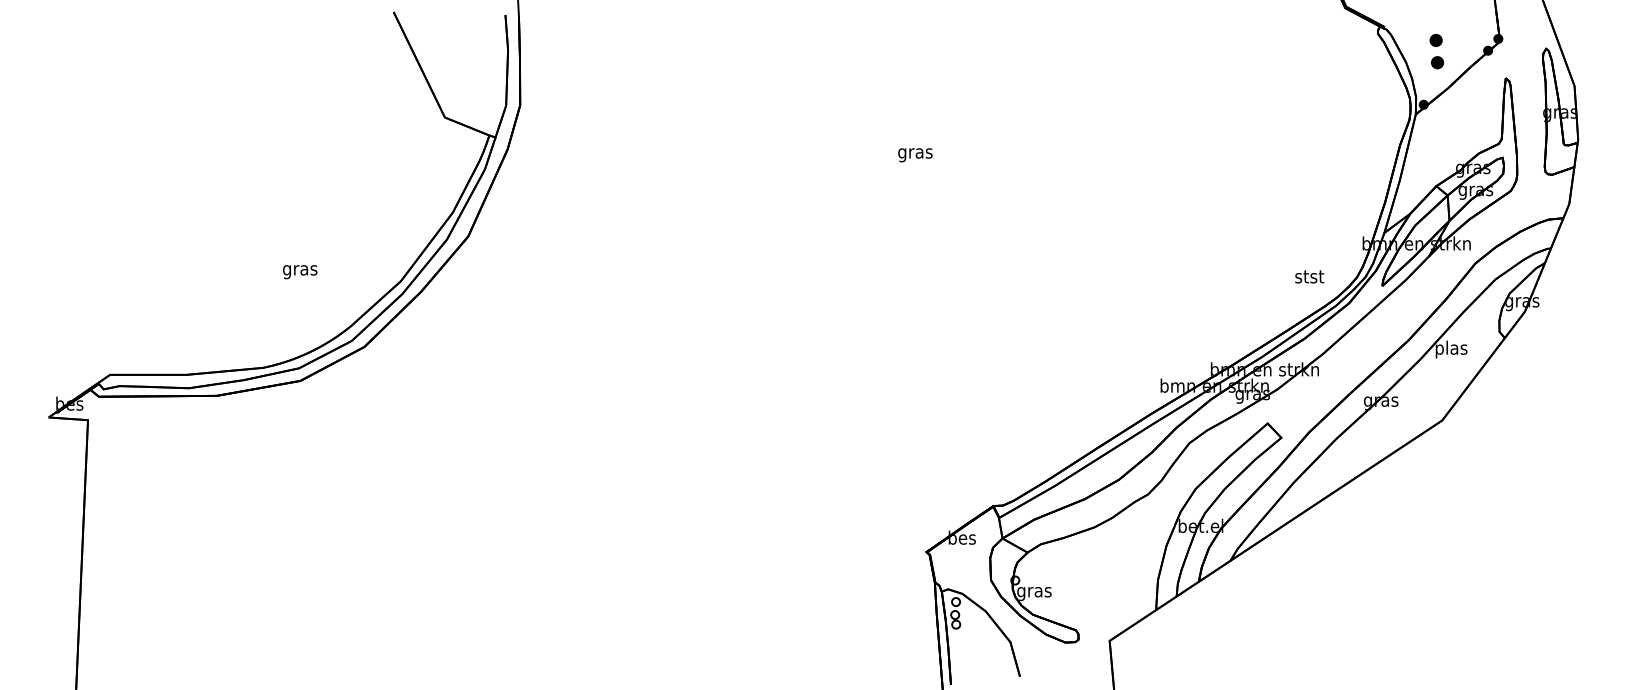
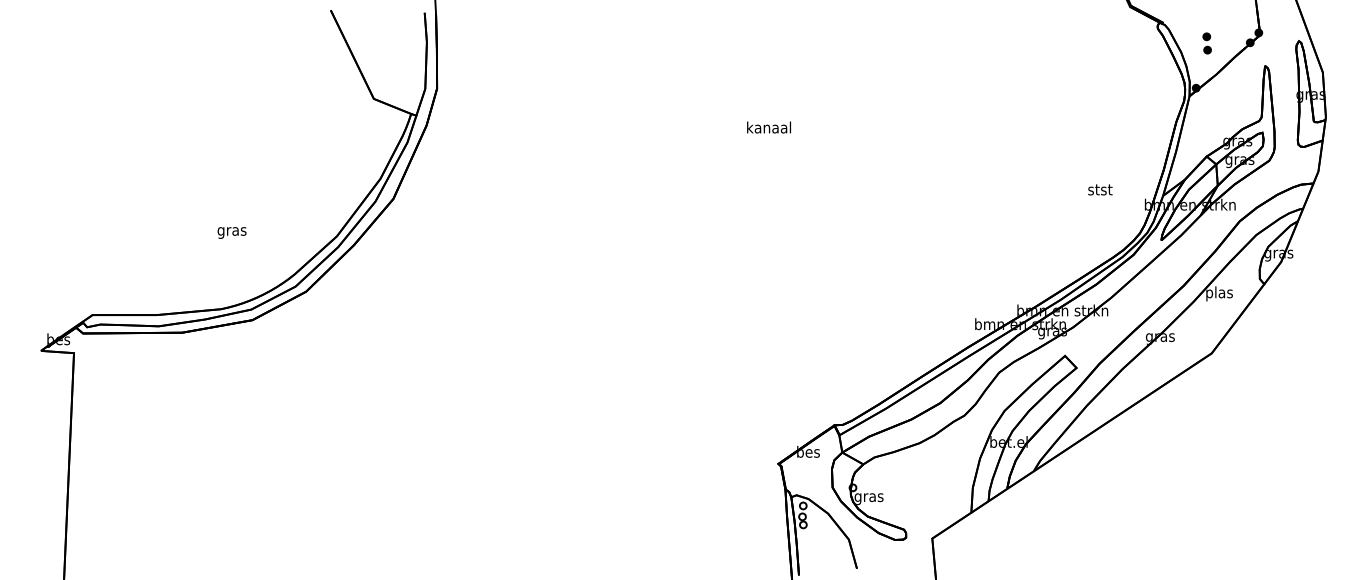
part: (1436, 51) -> (1206, 43), size x0.71
text: (915, 153) -> (769, 129), gras -> kanaal
text: (300, 272) -> (232, 233), moved
text: (1309, 276) -> (1100, 189), moved

